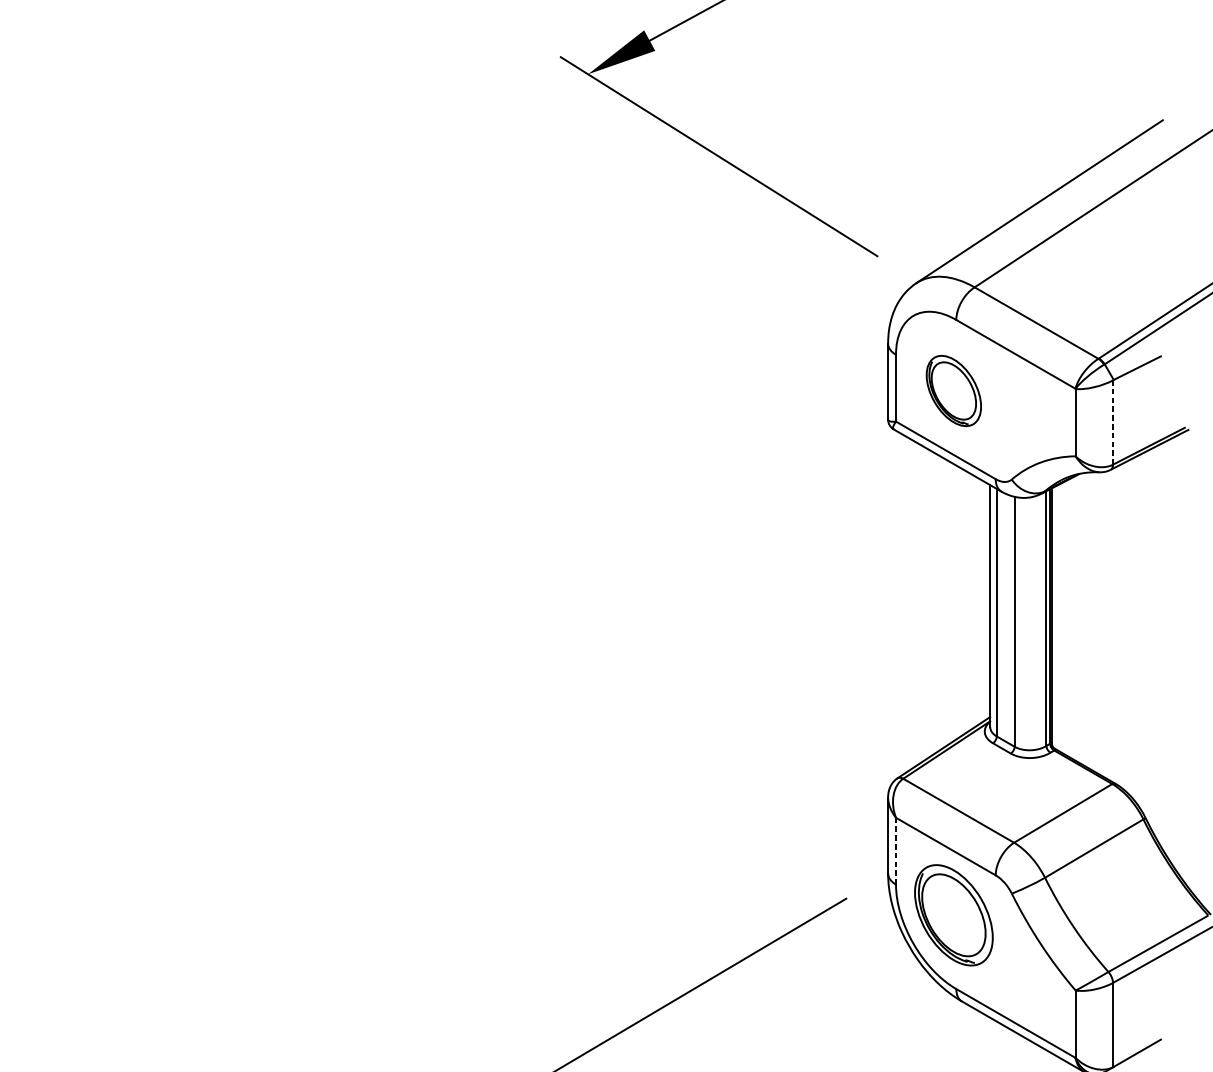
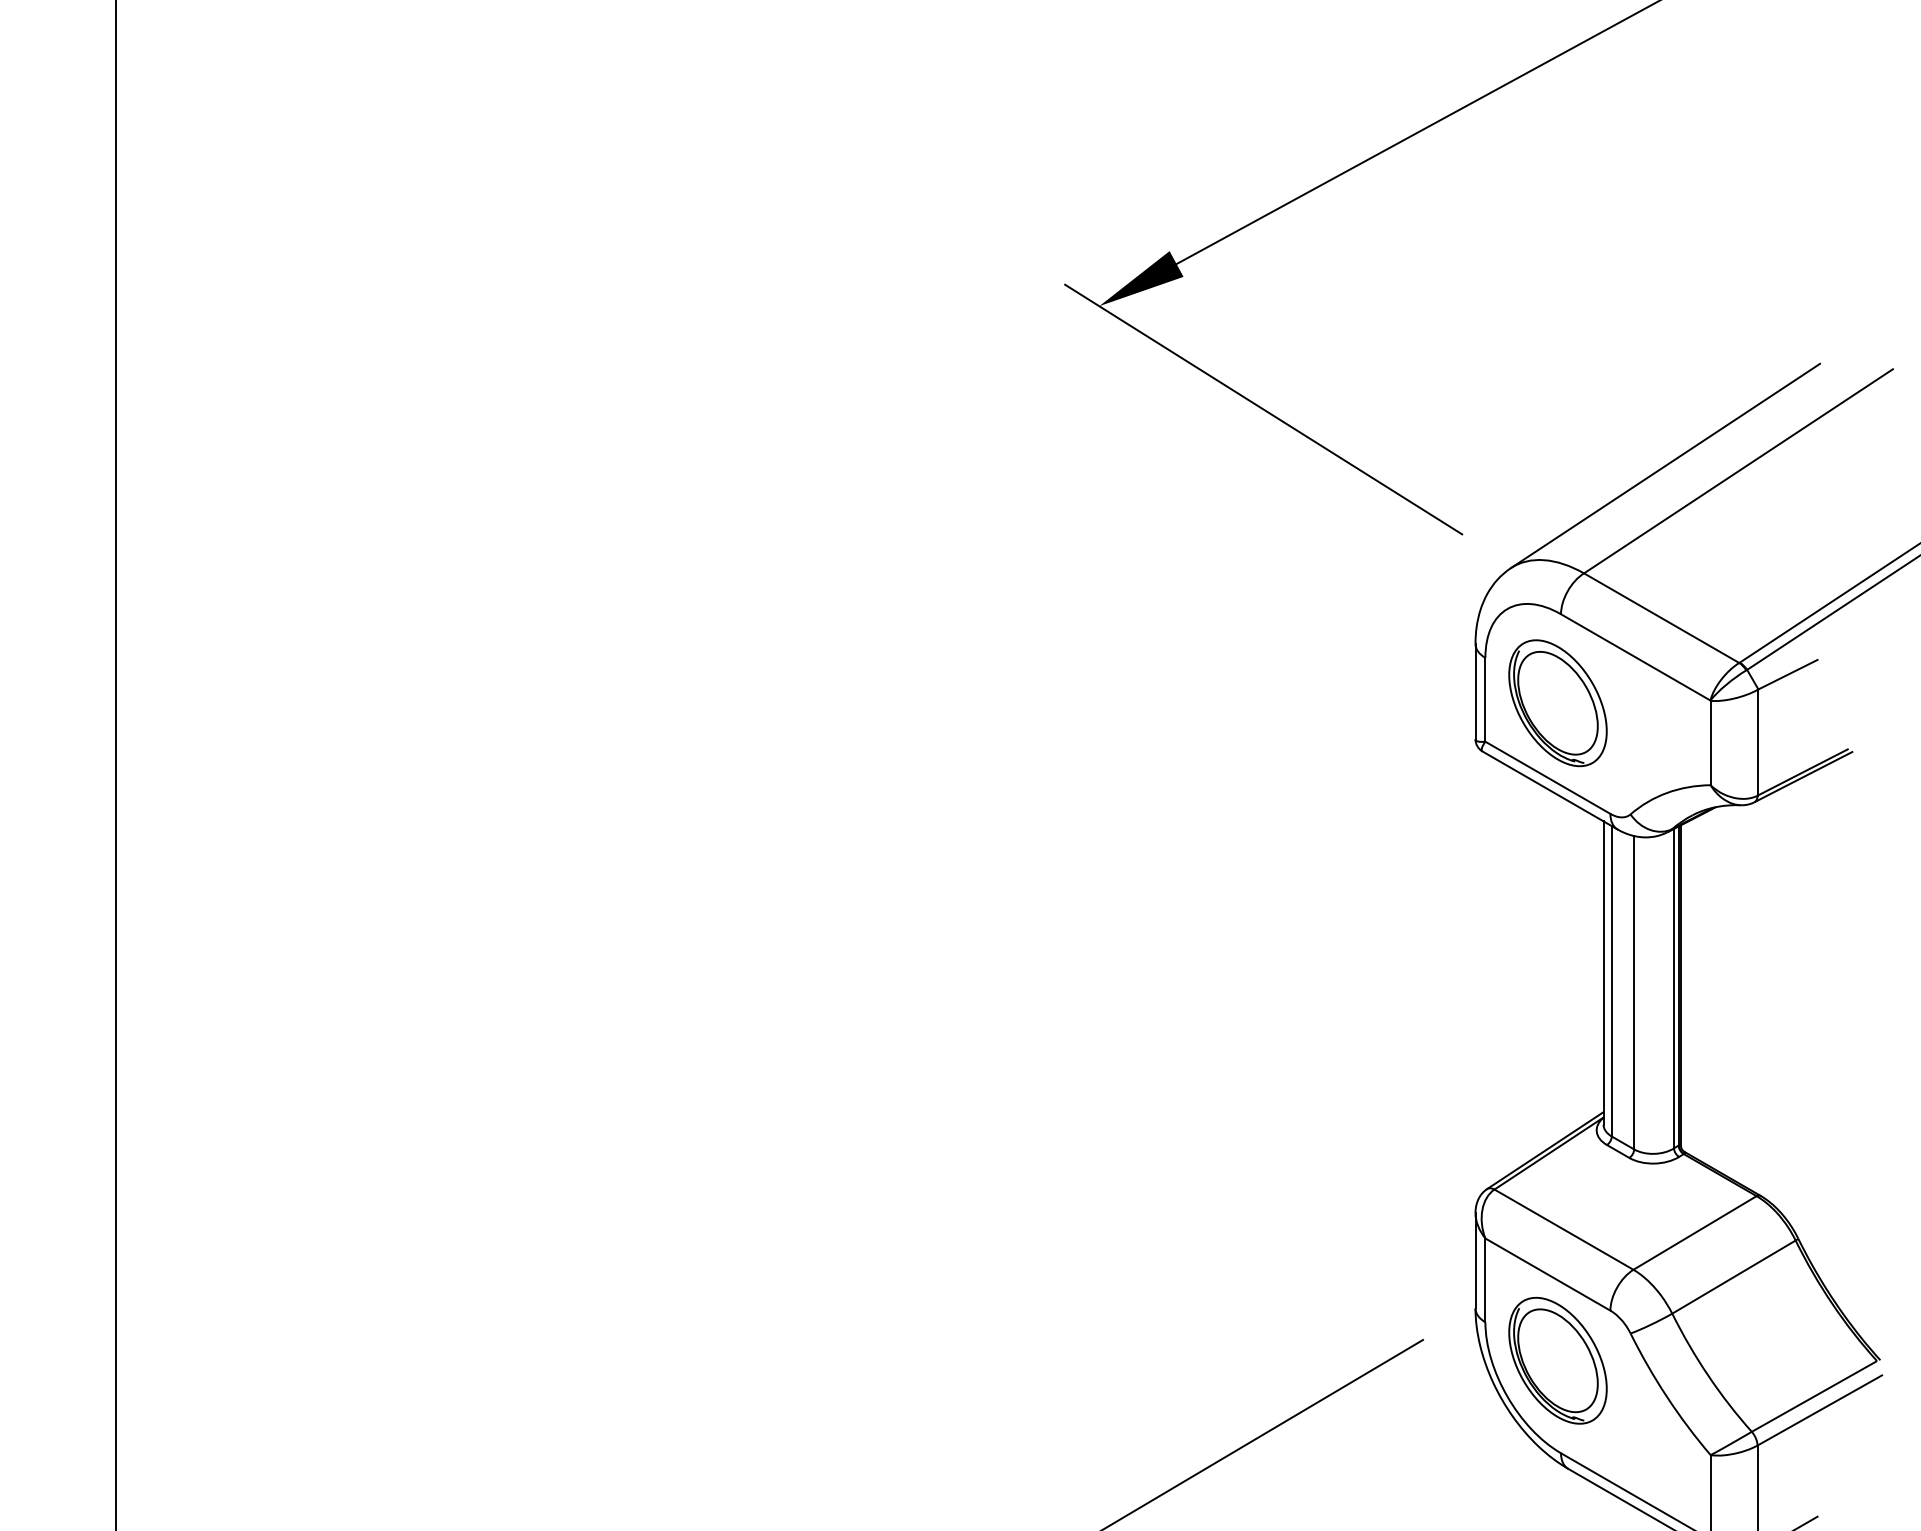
part: (953, 391) -> (1557, 703), size x1.43
line: (1113, 422) -> (1757, 742), dashed -> solid
line: (896, 851) -> (1485, 1280), dashed -> solid

